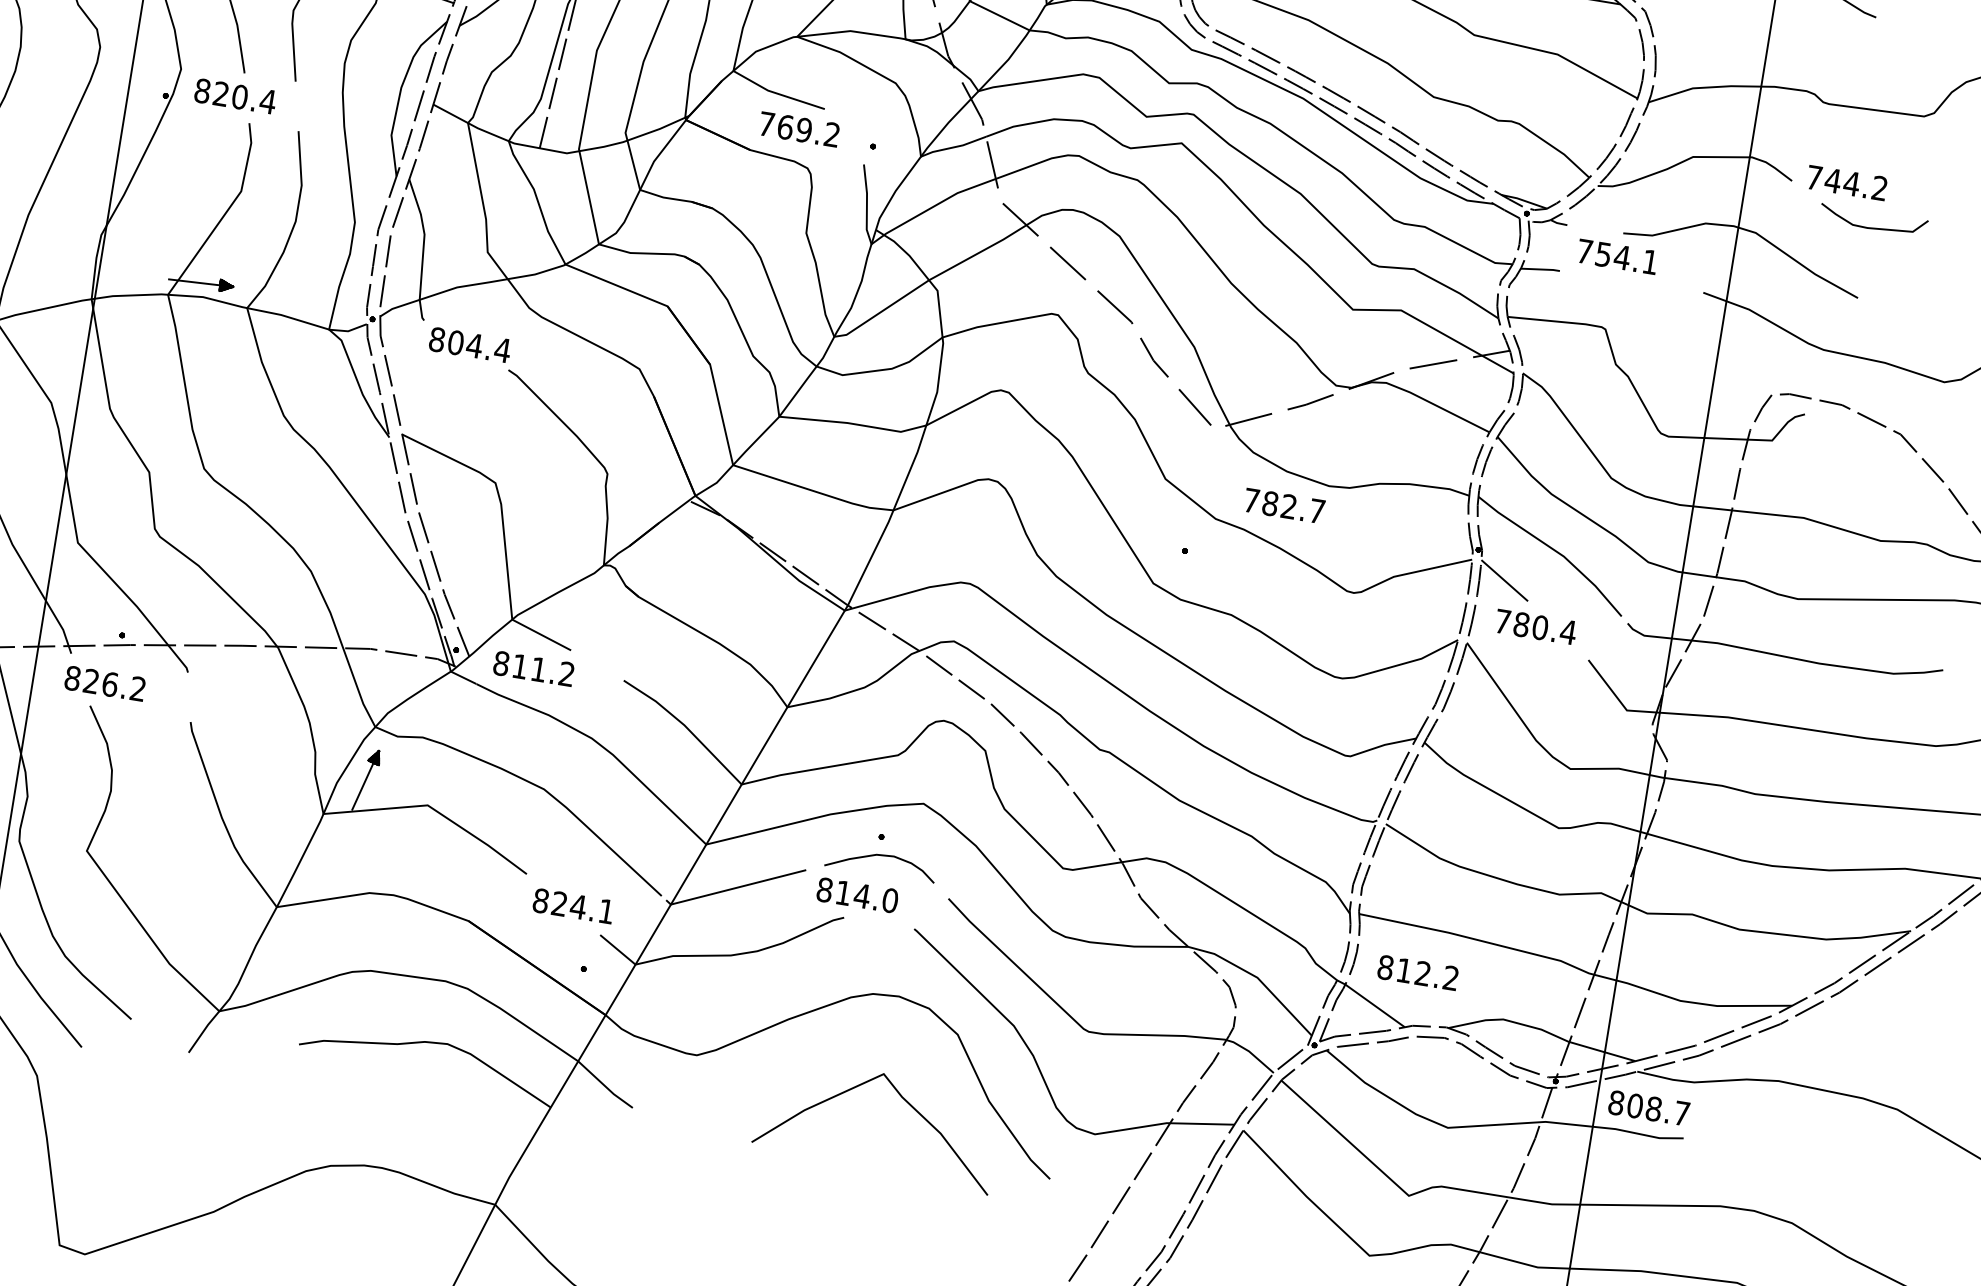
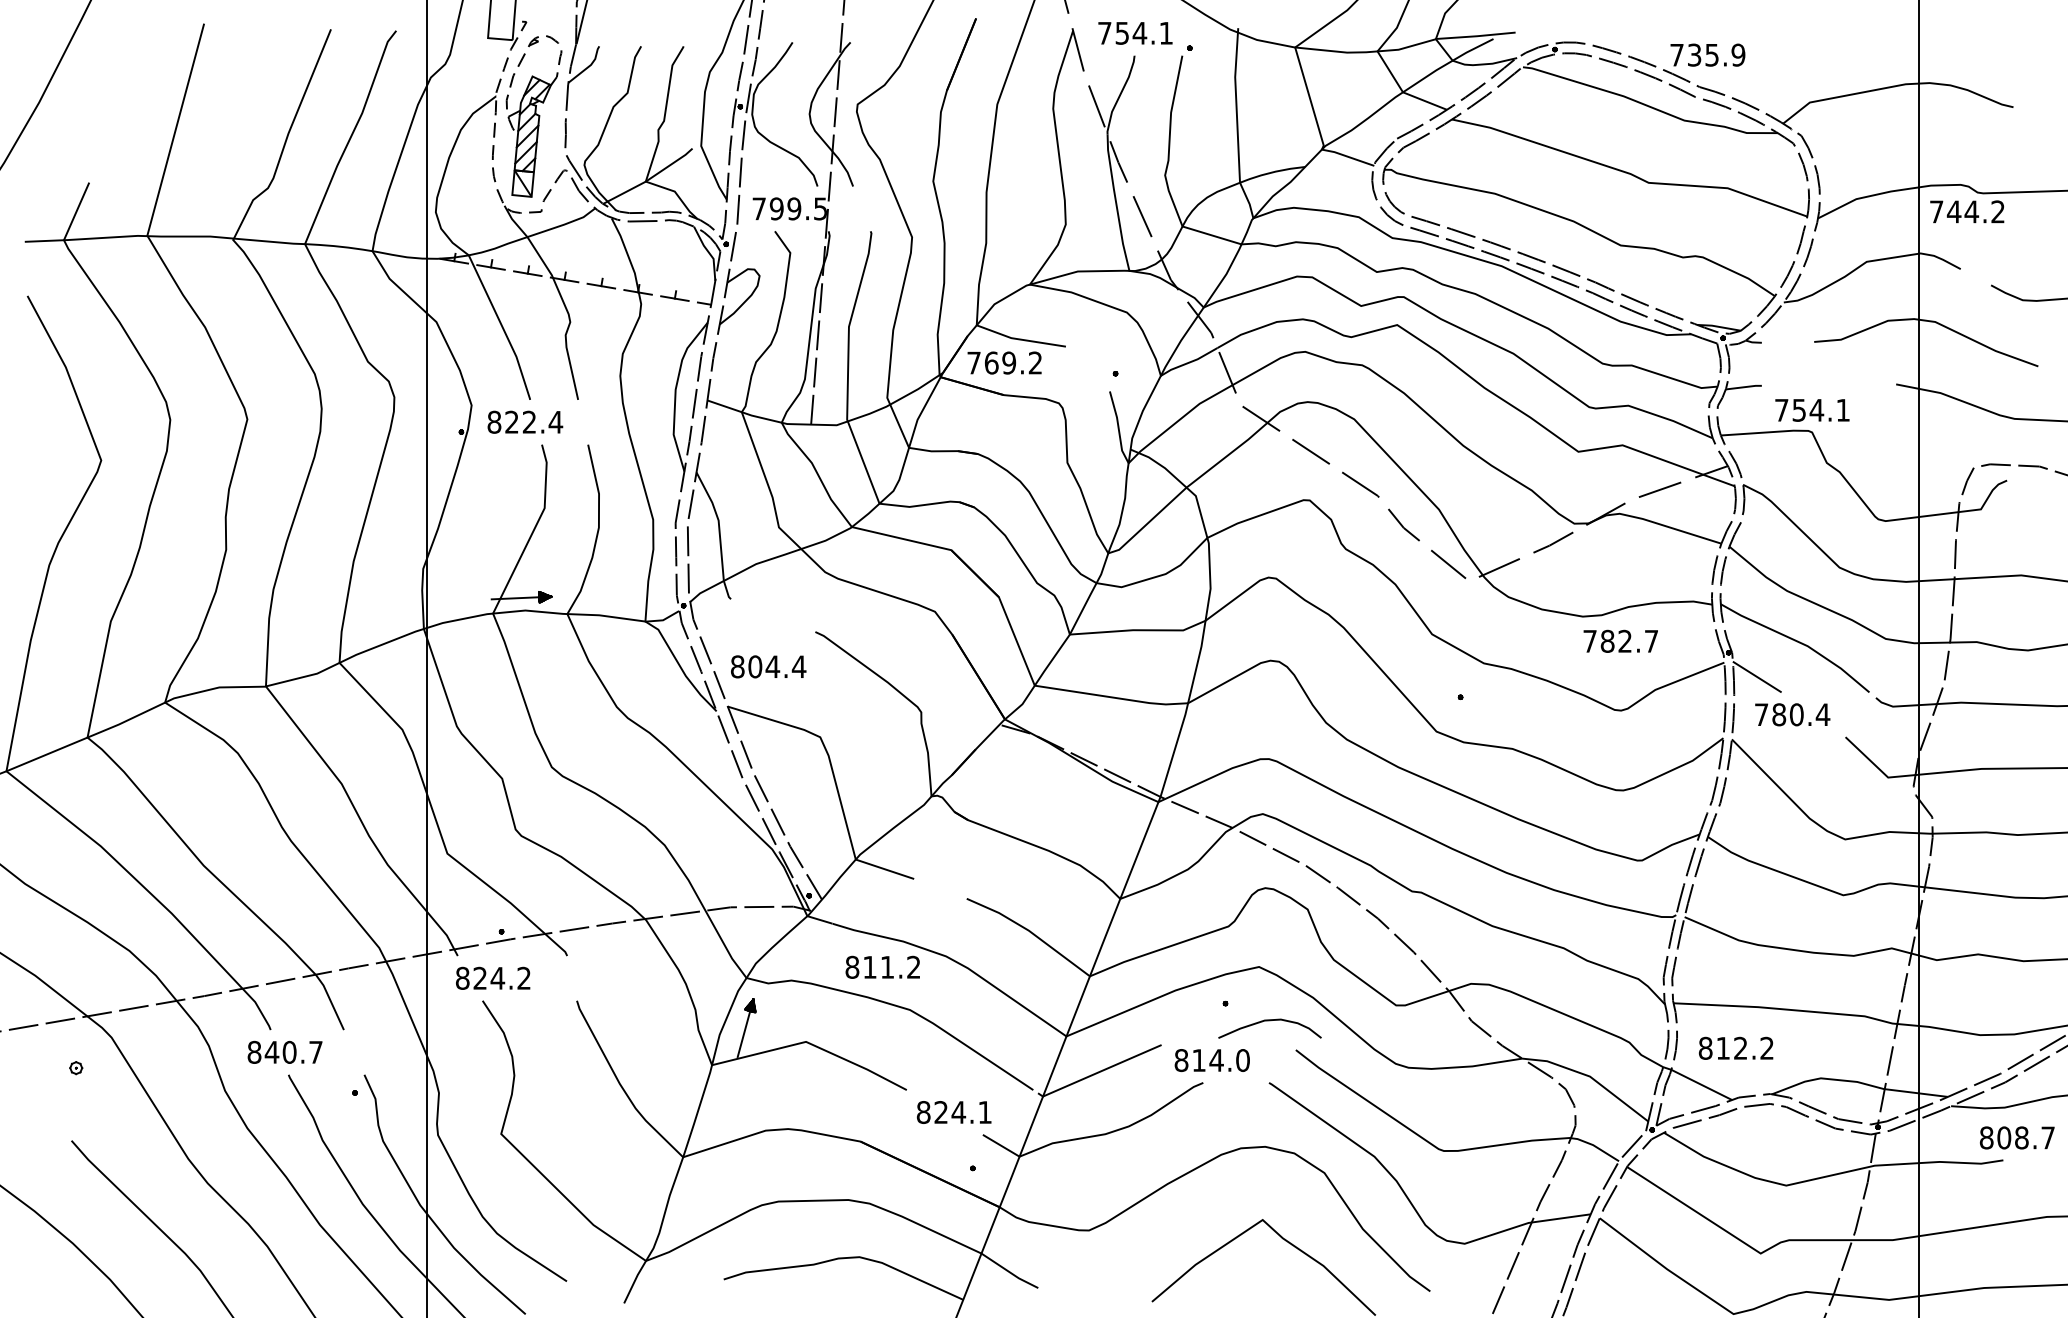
text: (240, 96) -> (529, 421), 820.4 -> 822.4
text: (799, 128) -> (1004, 362), moved
text: (1847, 182) -> (1967, 211), moved
text: (1617, 257) -> (1812, 410), moved
text: (470, 344) -> (768, 666), moved
text: (1284, 505) -> (1620, 640), moved
text: (533, 667) -> (882, 966), moved
text: (109, 683) -> (497, 977), 826.2 -> 824.2
curve: (881, 856) -> (1269, 1021), moved
text: (1649, 1107) -> (2017, 1137), moved

